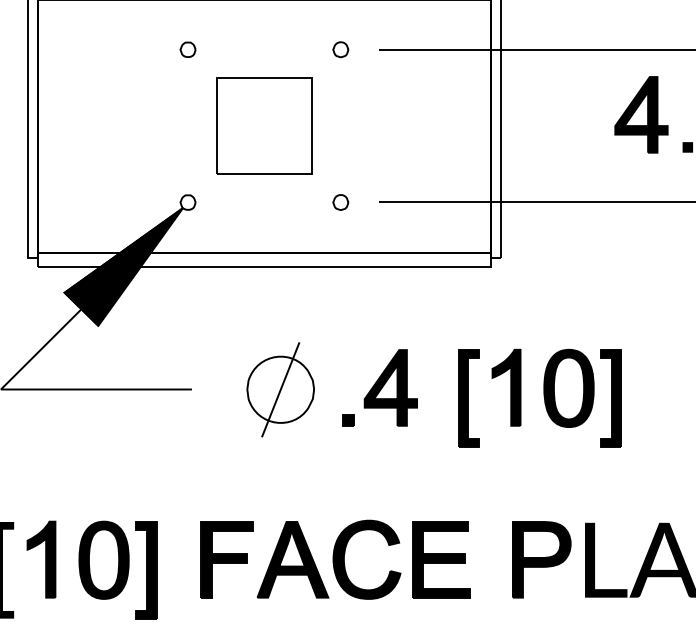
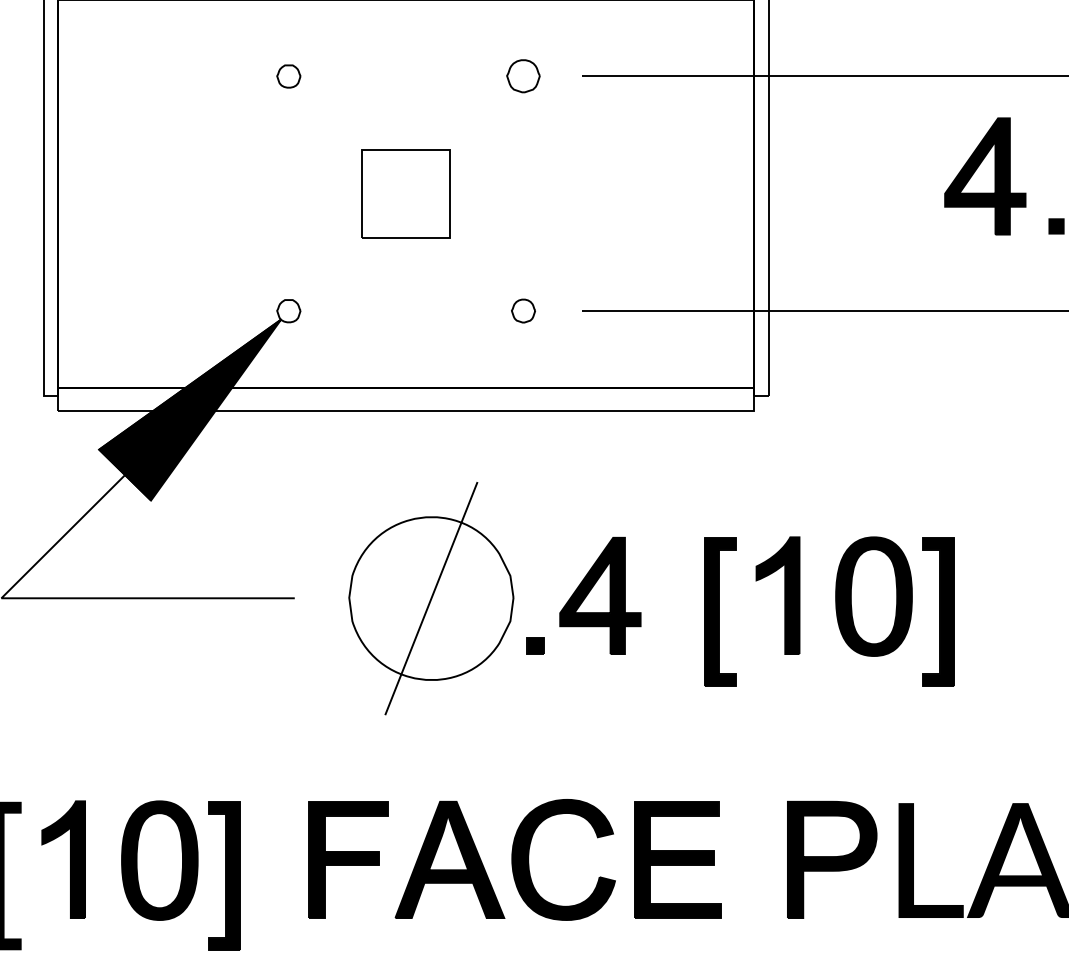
part: (340, 49) -> (522, 76), size x1.4
part: (264, 125) -> (406, 192), size x0.6
part: (280, 389) -> (430, 598), size x1.6

